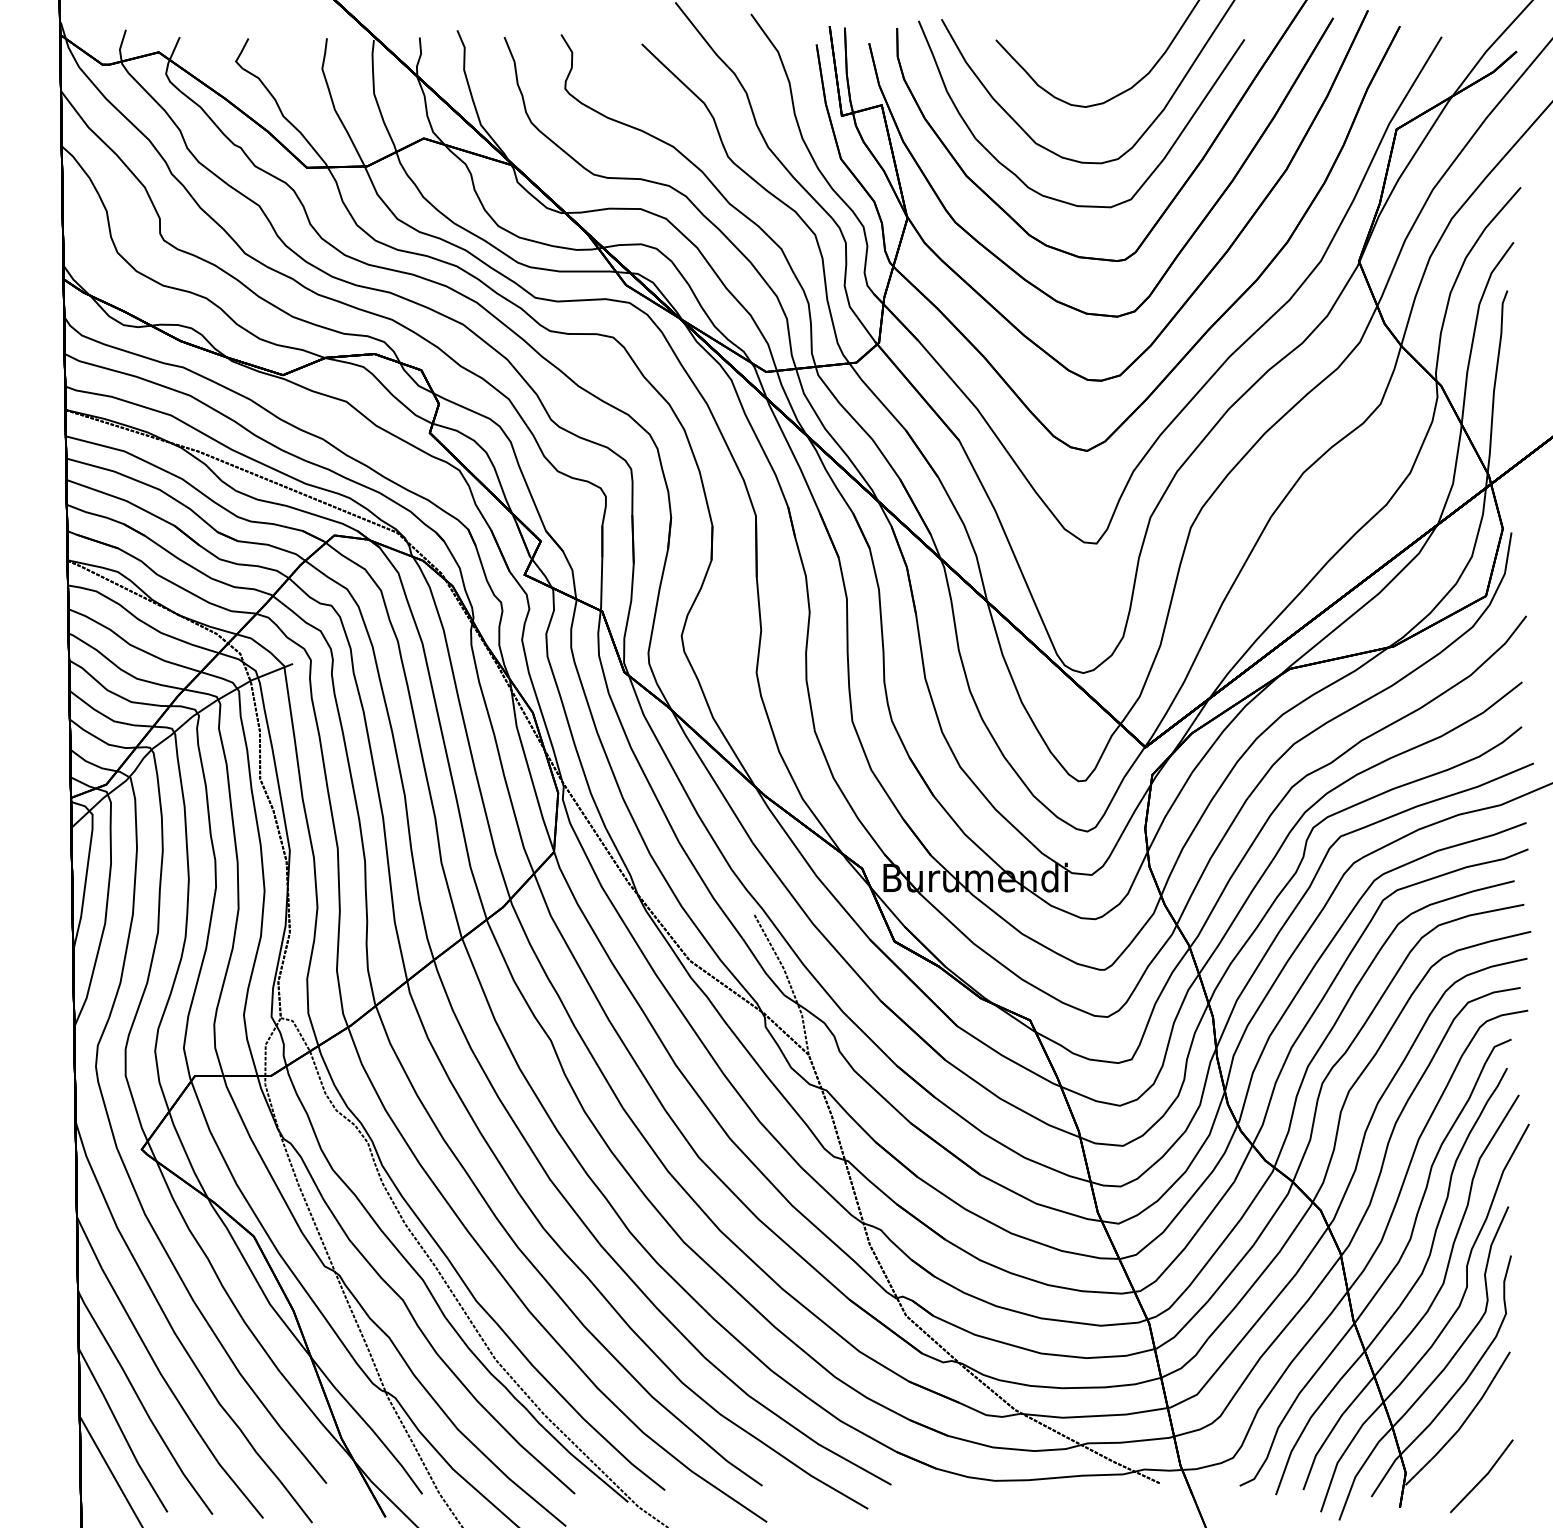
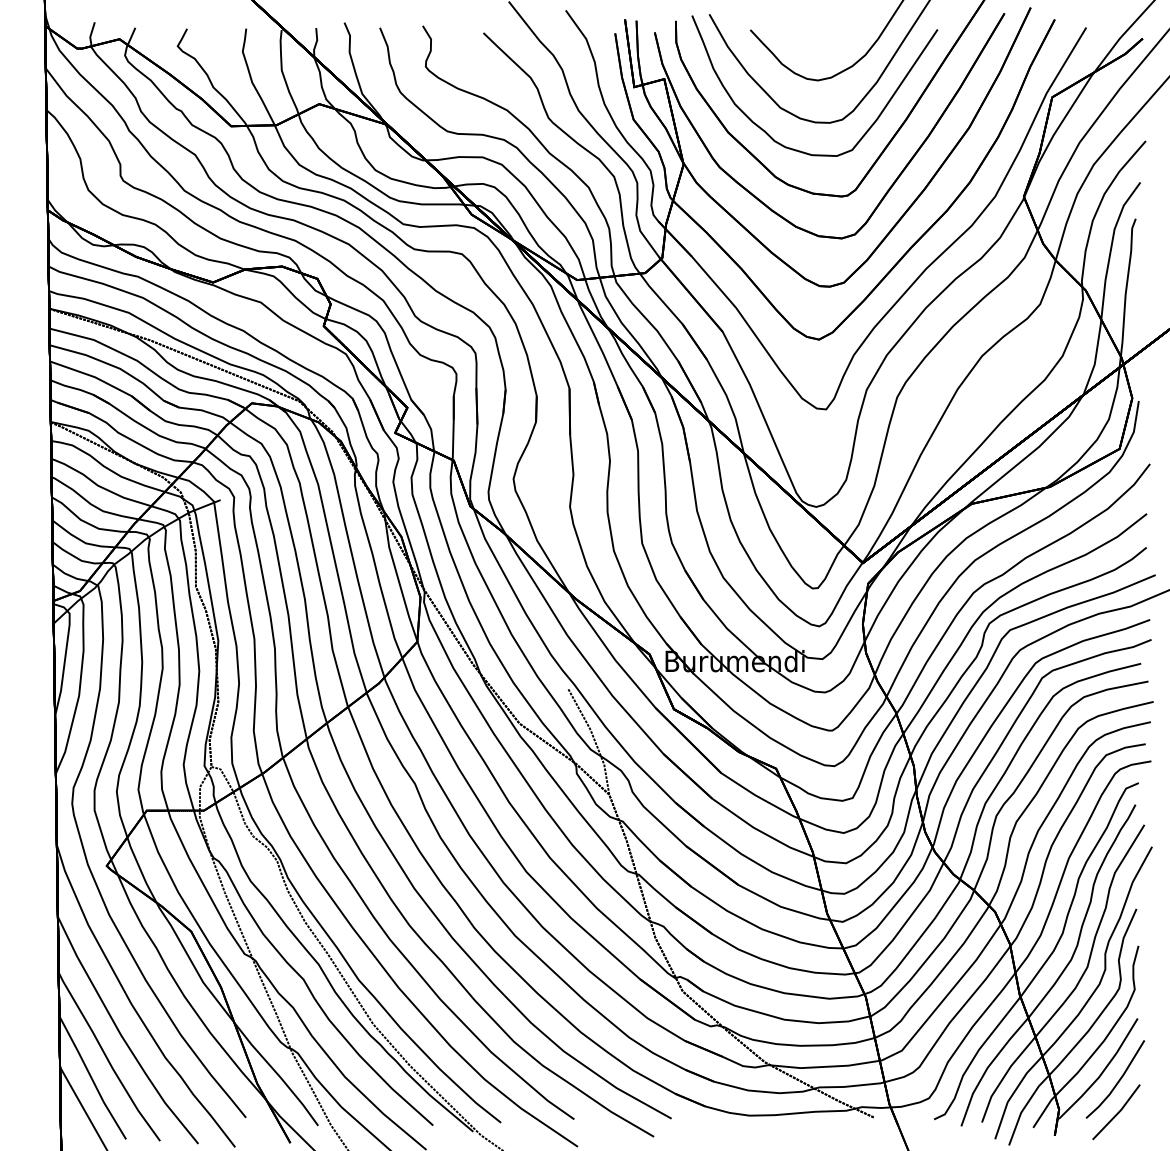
part: (1480, 1432) -> (1115, 1079), added

